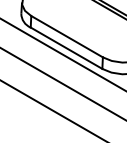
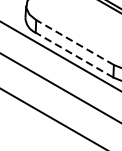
line: (66, 36) -> (74, 42), solid -> dashed
line: (66, 47) -> (74, 54), solid -> dashed

